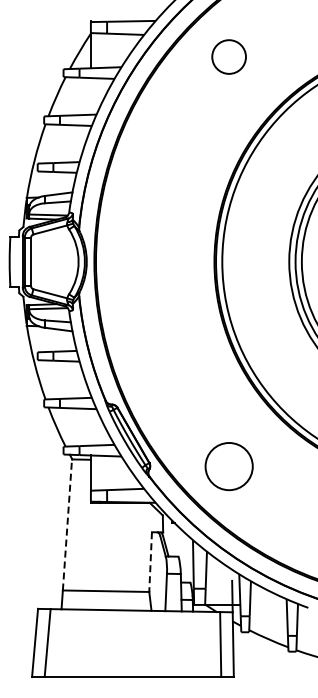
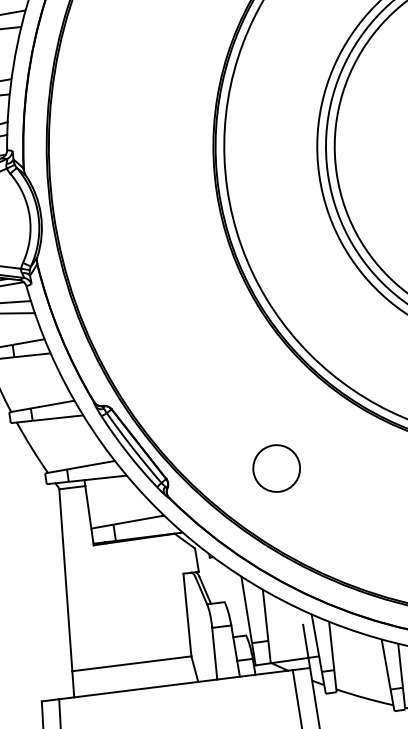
circle: (228, 466) -> (275, 468), size x0.71
line: (67, 524) -> (65, 579), dashed -> solid
line: (150, 562) -> (187, 615), dashed -> solid

